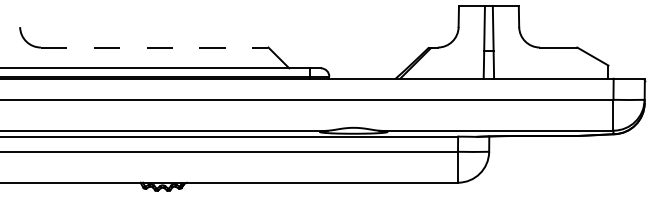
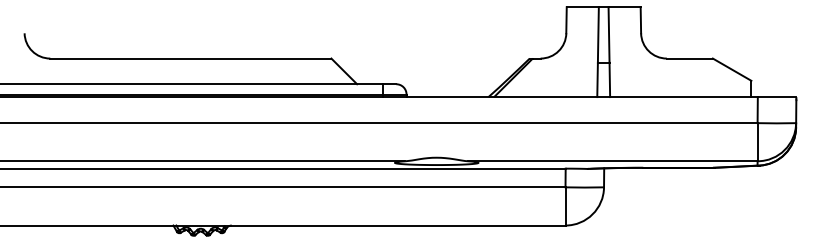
line: (154, 47) -> (190, 58), dashed -> solid

